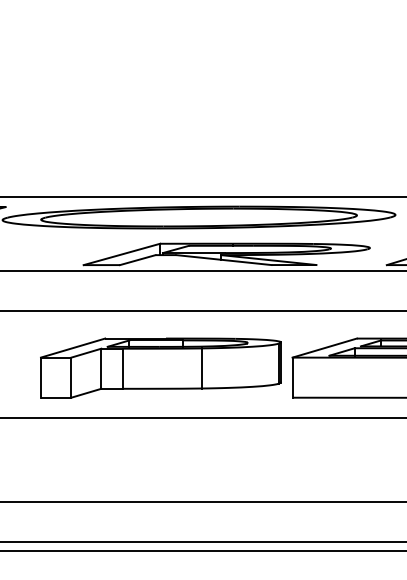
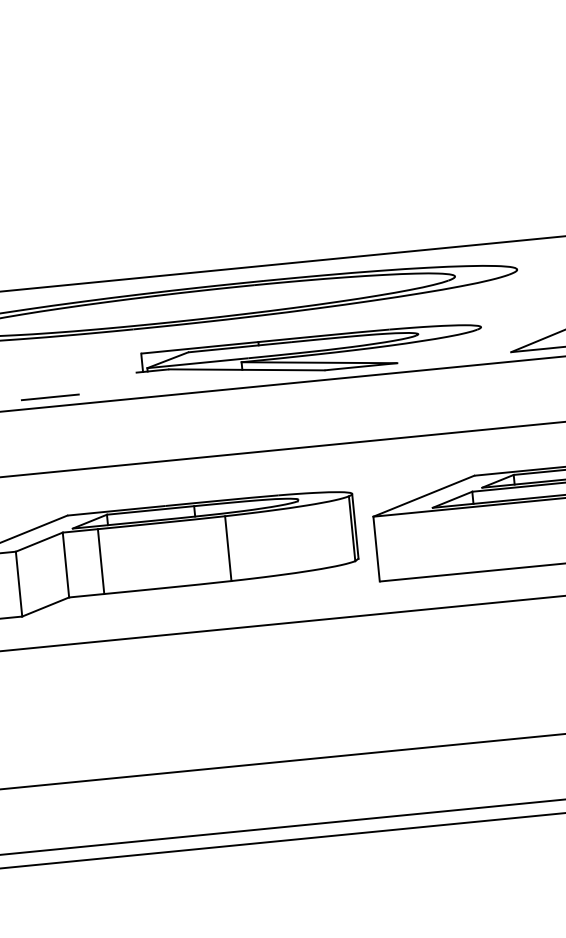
line: (121, 254) -> (80, 377), removed
line: (137, 260) -> (107, 384), removed

